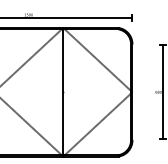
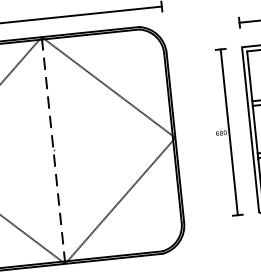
line: (63, 91) -> (53, 149), solid -> dashed

